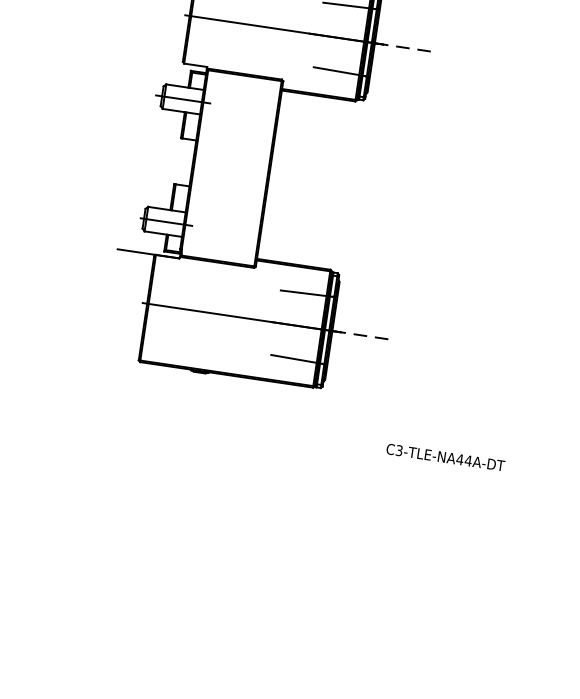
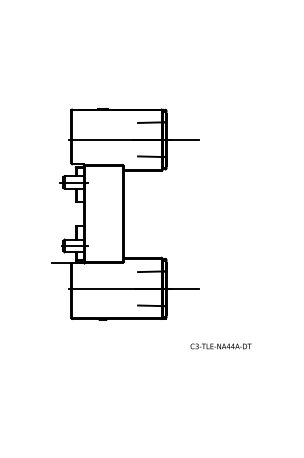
line: (406, 47) -> (183, 139), dashed -> solid
line: (363, 335) -> (183, 288), dashed -> solid
text: (444, 457) -> (220, 346), moved

